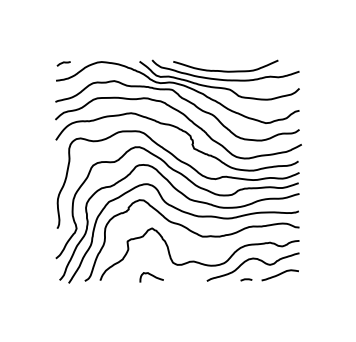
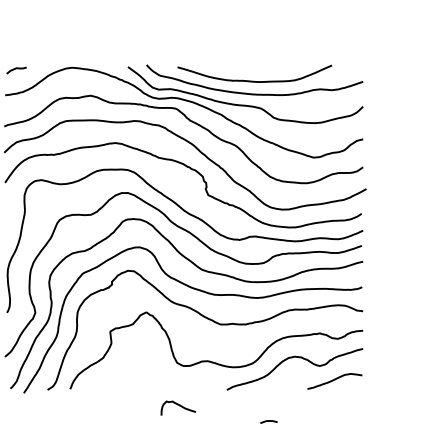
curve: (152, 276) -> (179, 406), moved
line: (246, 279) -> (269, 421), moved

